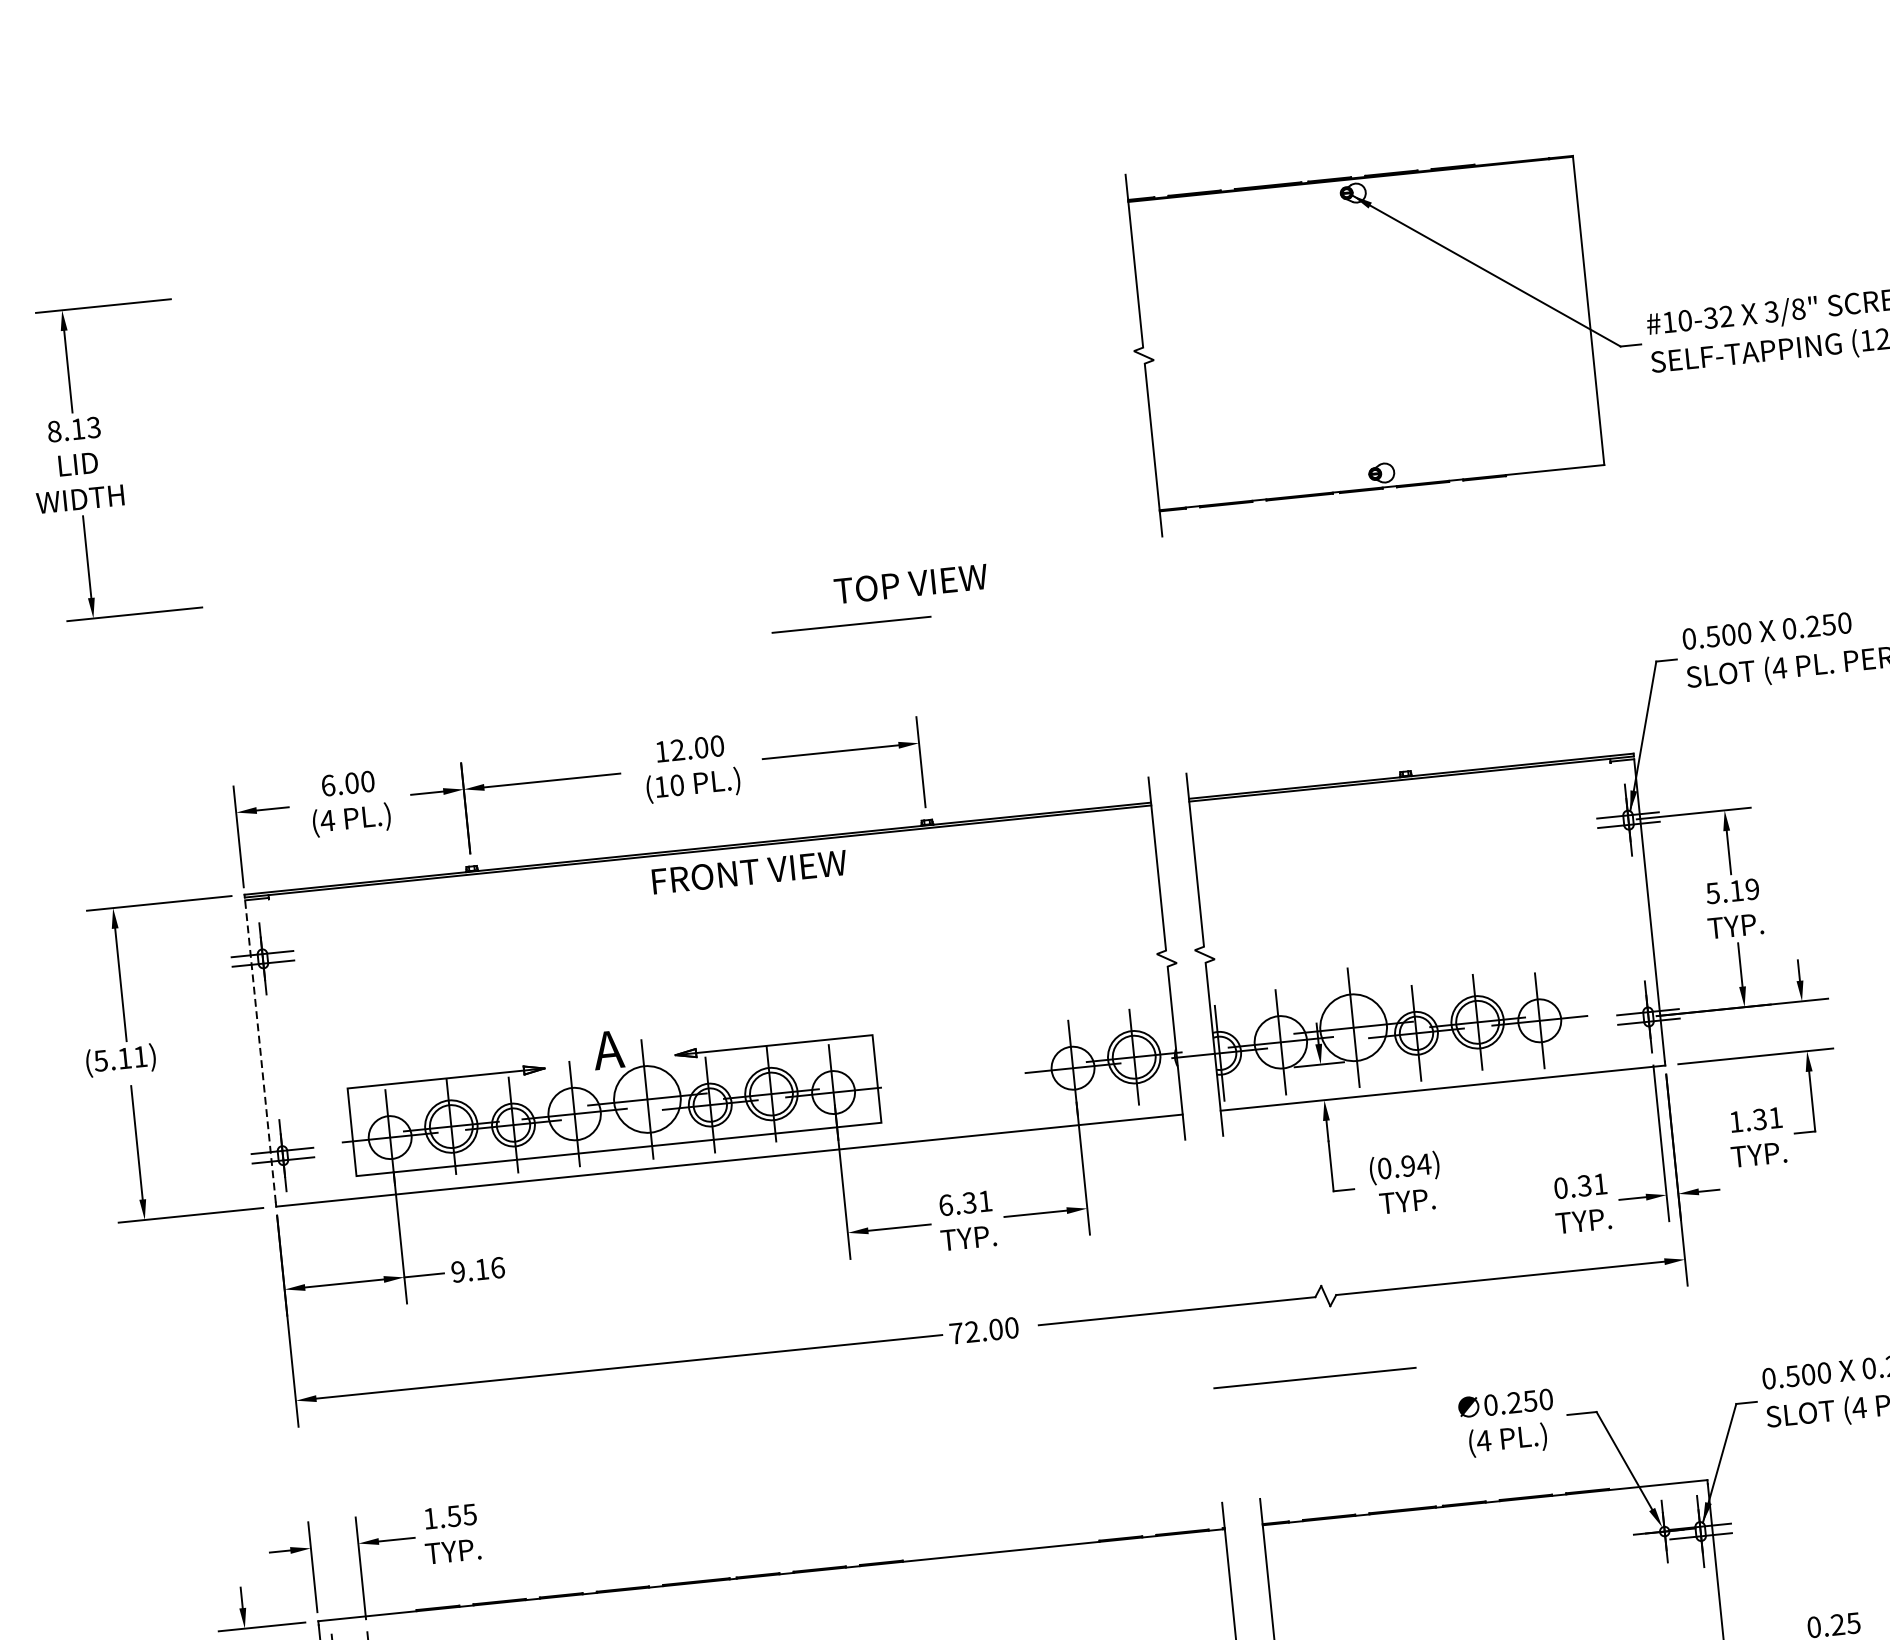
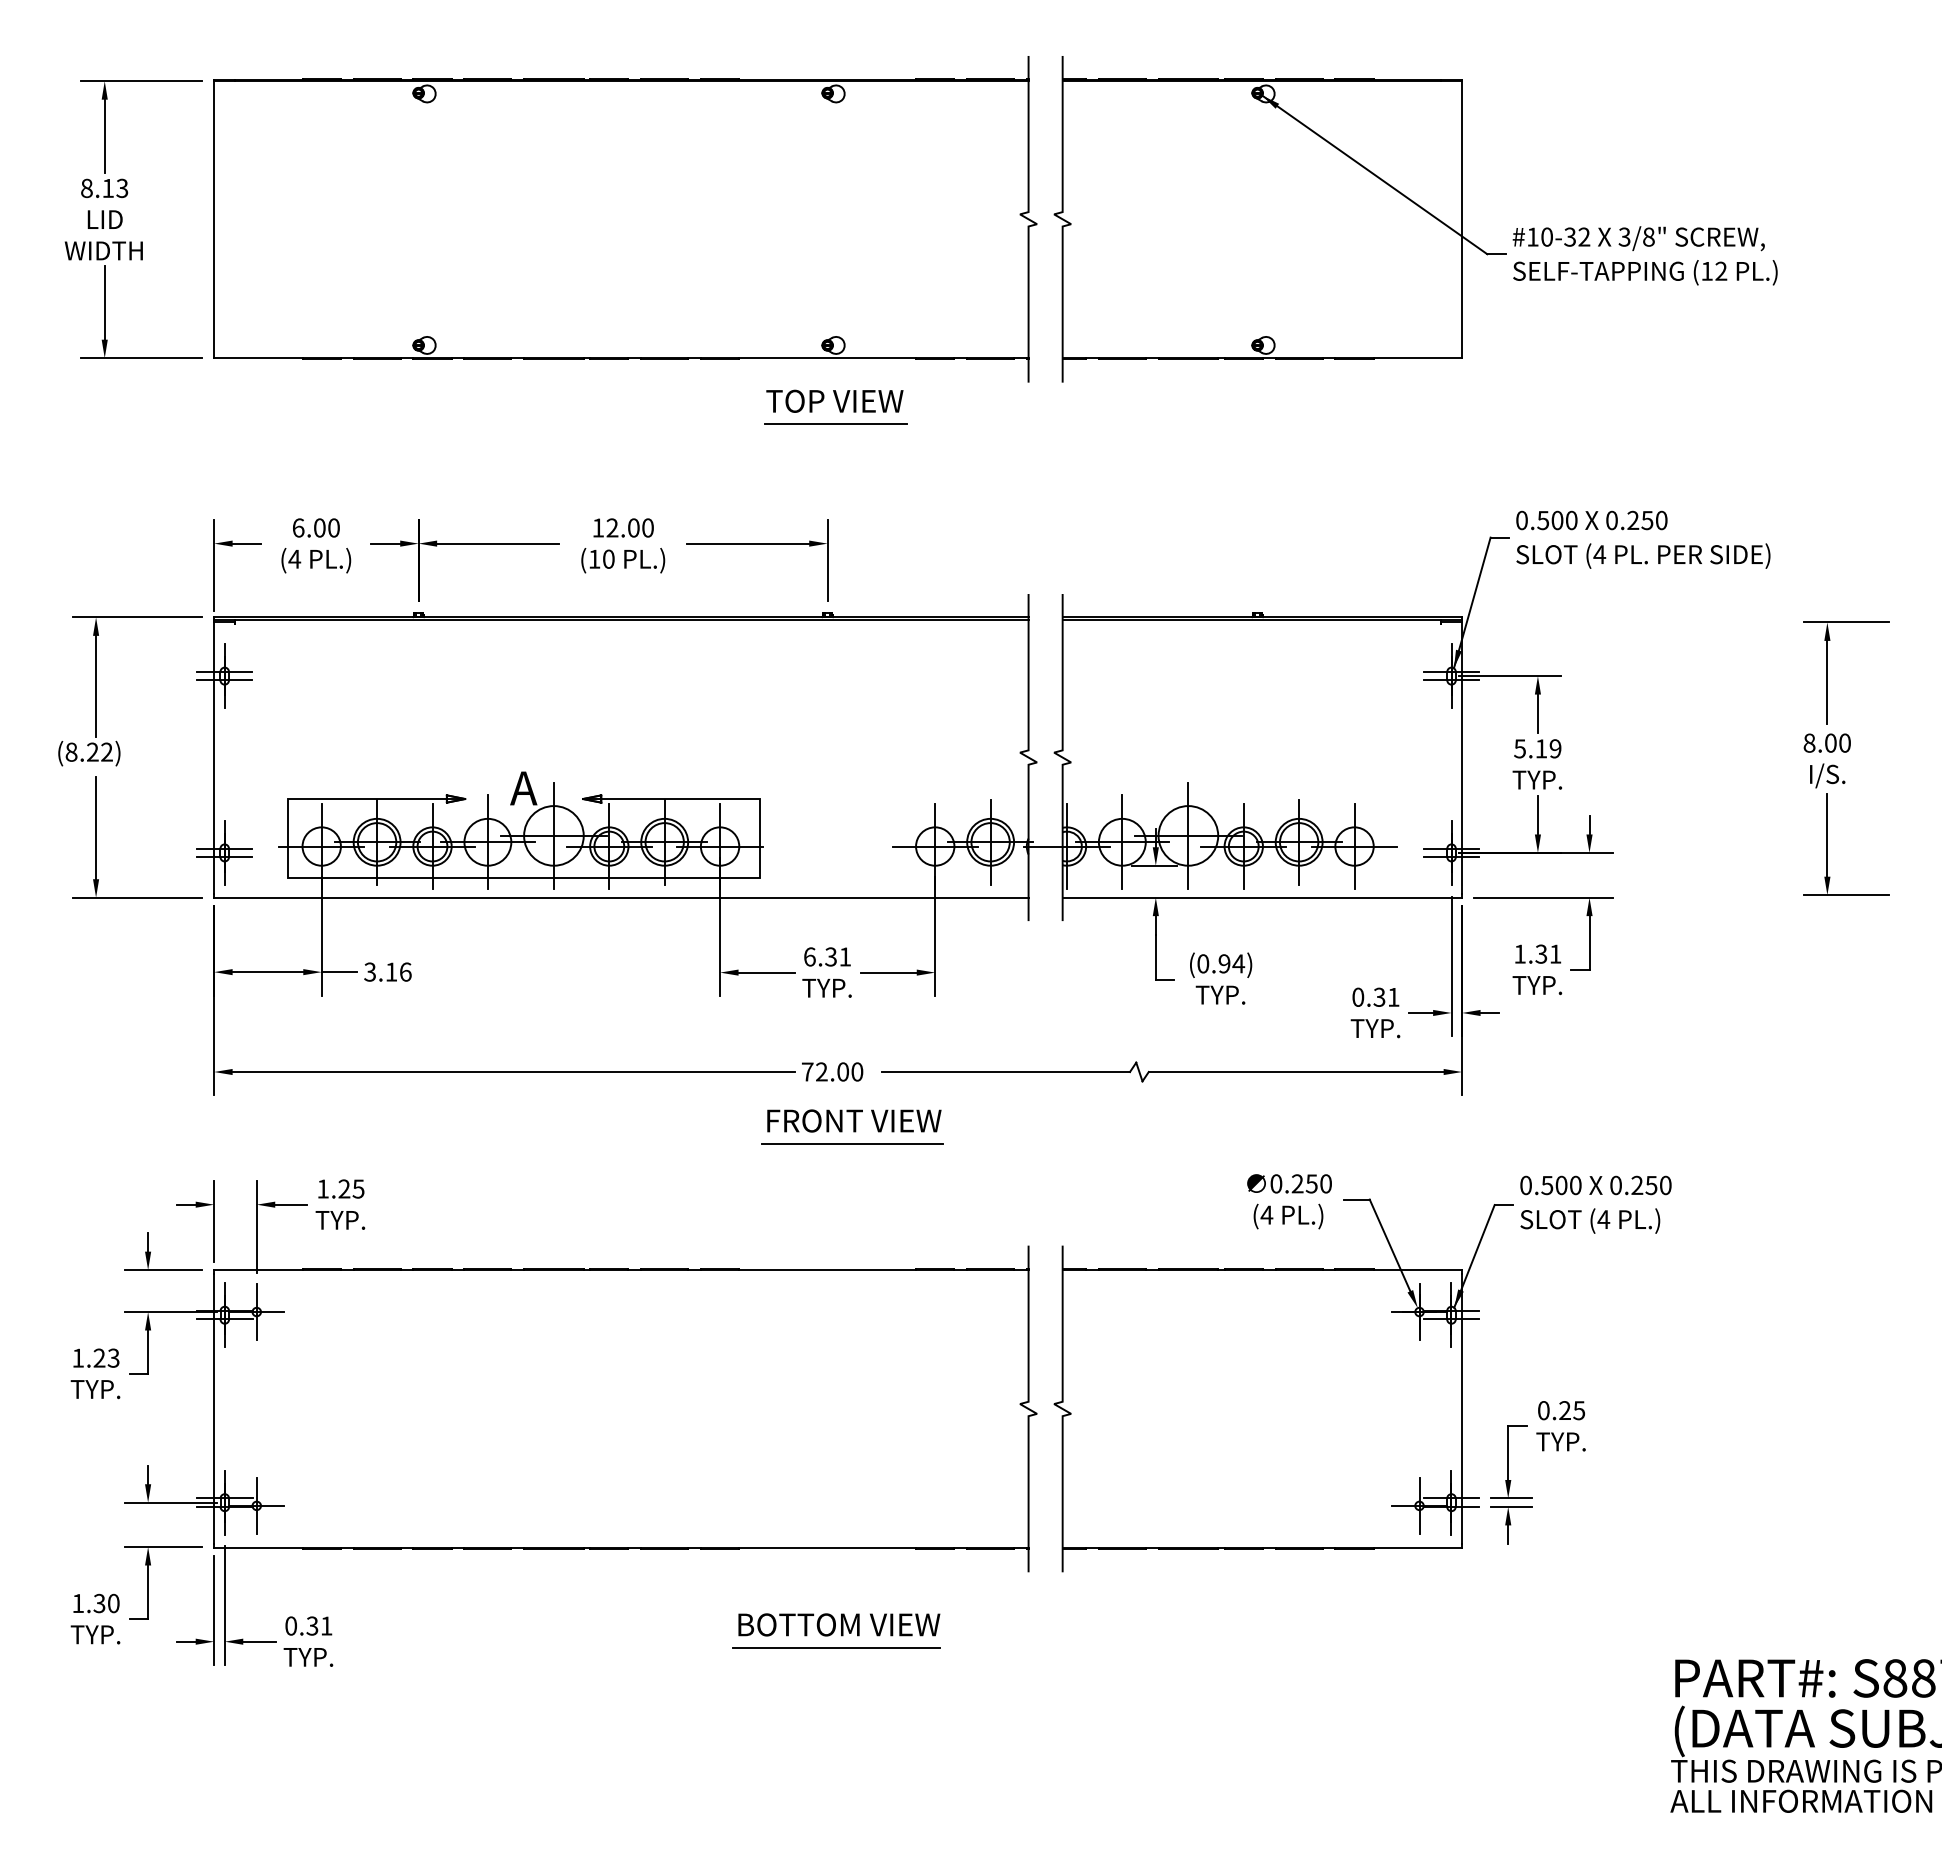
part: (657, 405) -> (625, 219), added
line: (850, 624) -> (835, 423), moved
text: (749, 871) -> (854, 1120), moved
line: (260, 1051) -> (214, 758), dashed -> solid
text: (119, 1058) -> (88, 751), (5.11) -> (8.22)
text: (457, 1271) -> (369, 971), 9.16 -> 3.16
line: (1315, 1377) -> (852, 1143), moved
text: (454, 1515) -> (344, 1188), 1.55 -> 1.25

